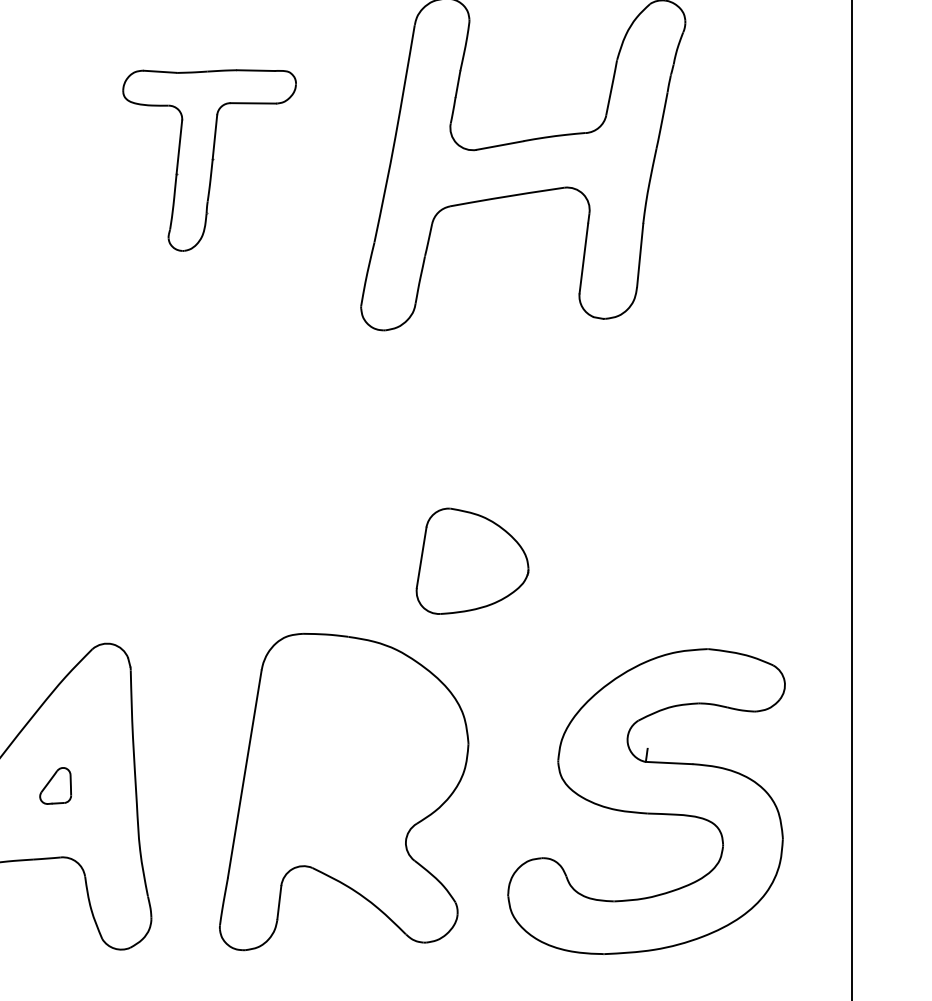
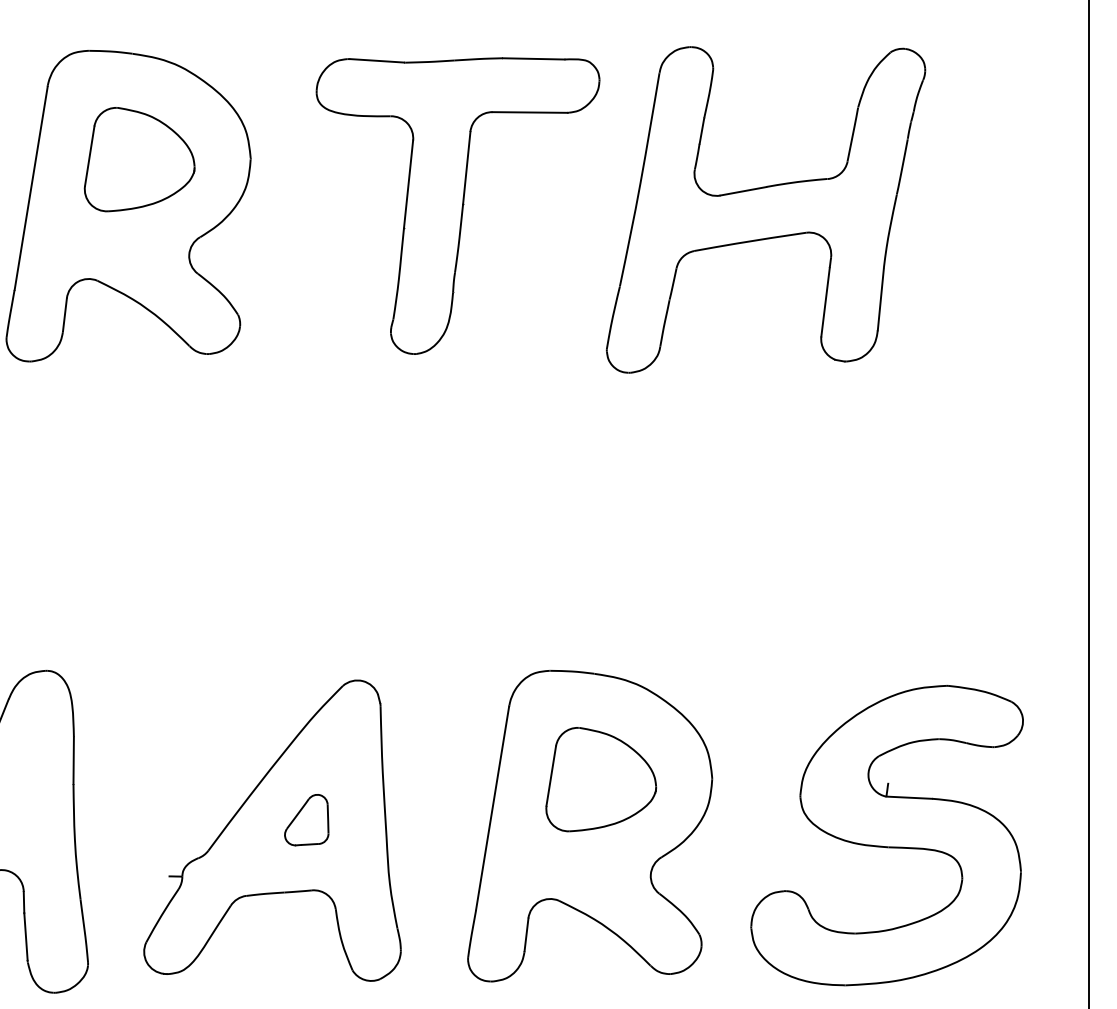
part: (209, 159) -> (457, 205), size x1.67
part: (472, 561) -> (601, 779), moved
part: (55, 786) -> (306, 820), size x1.43

